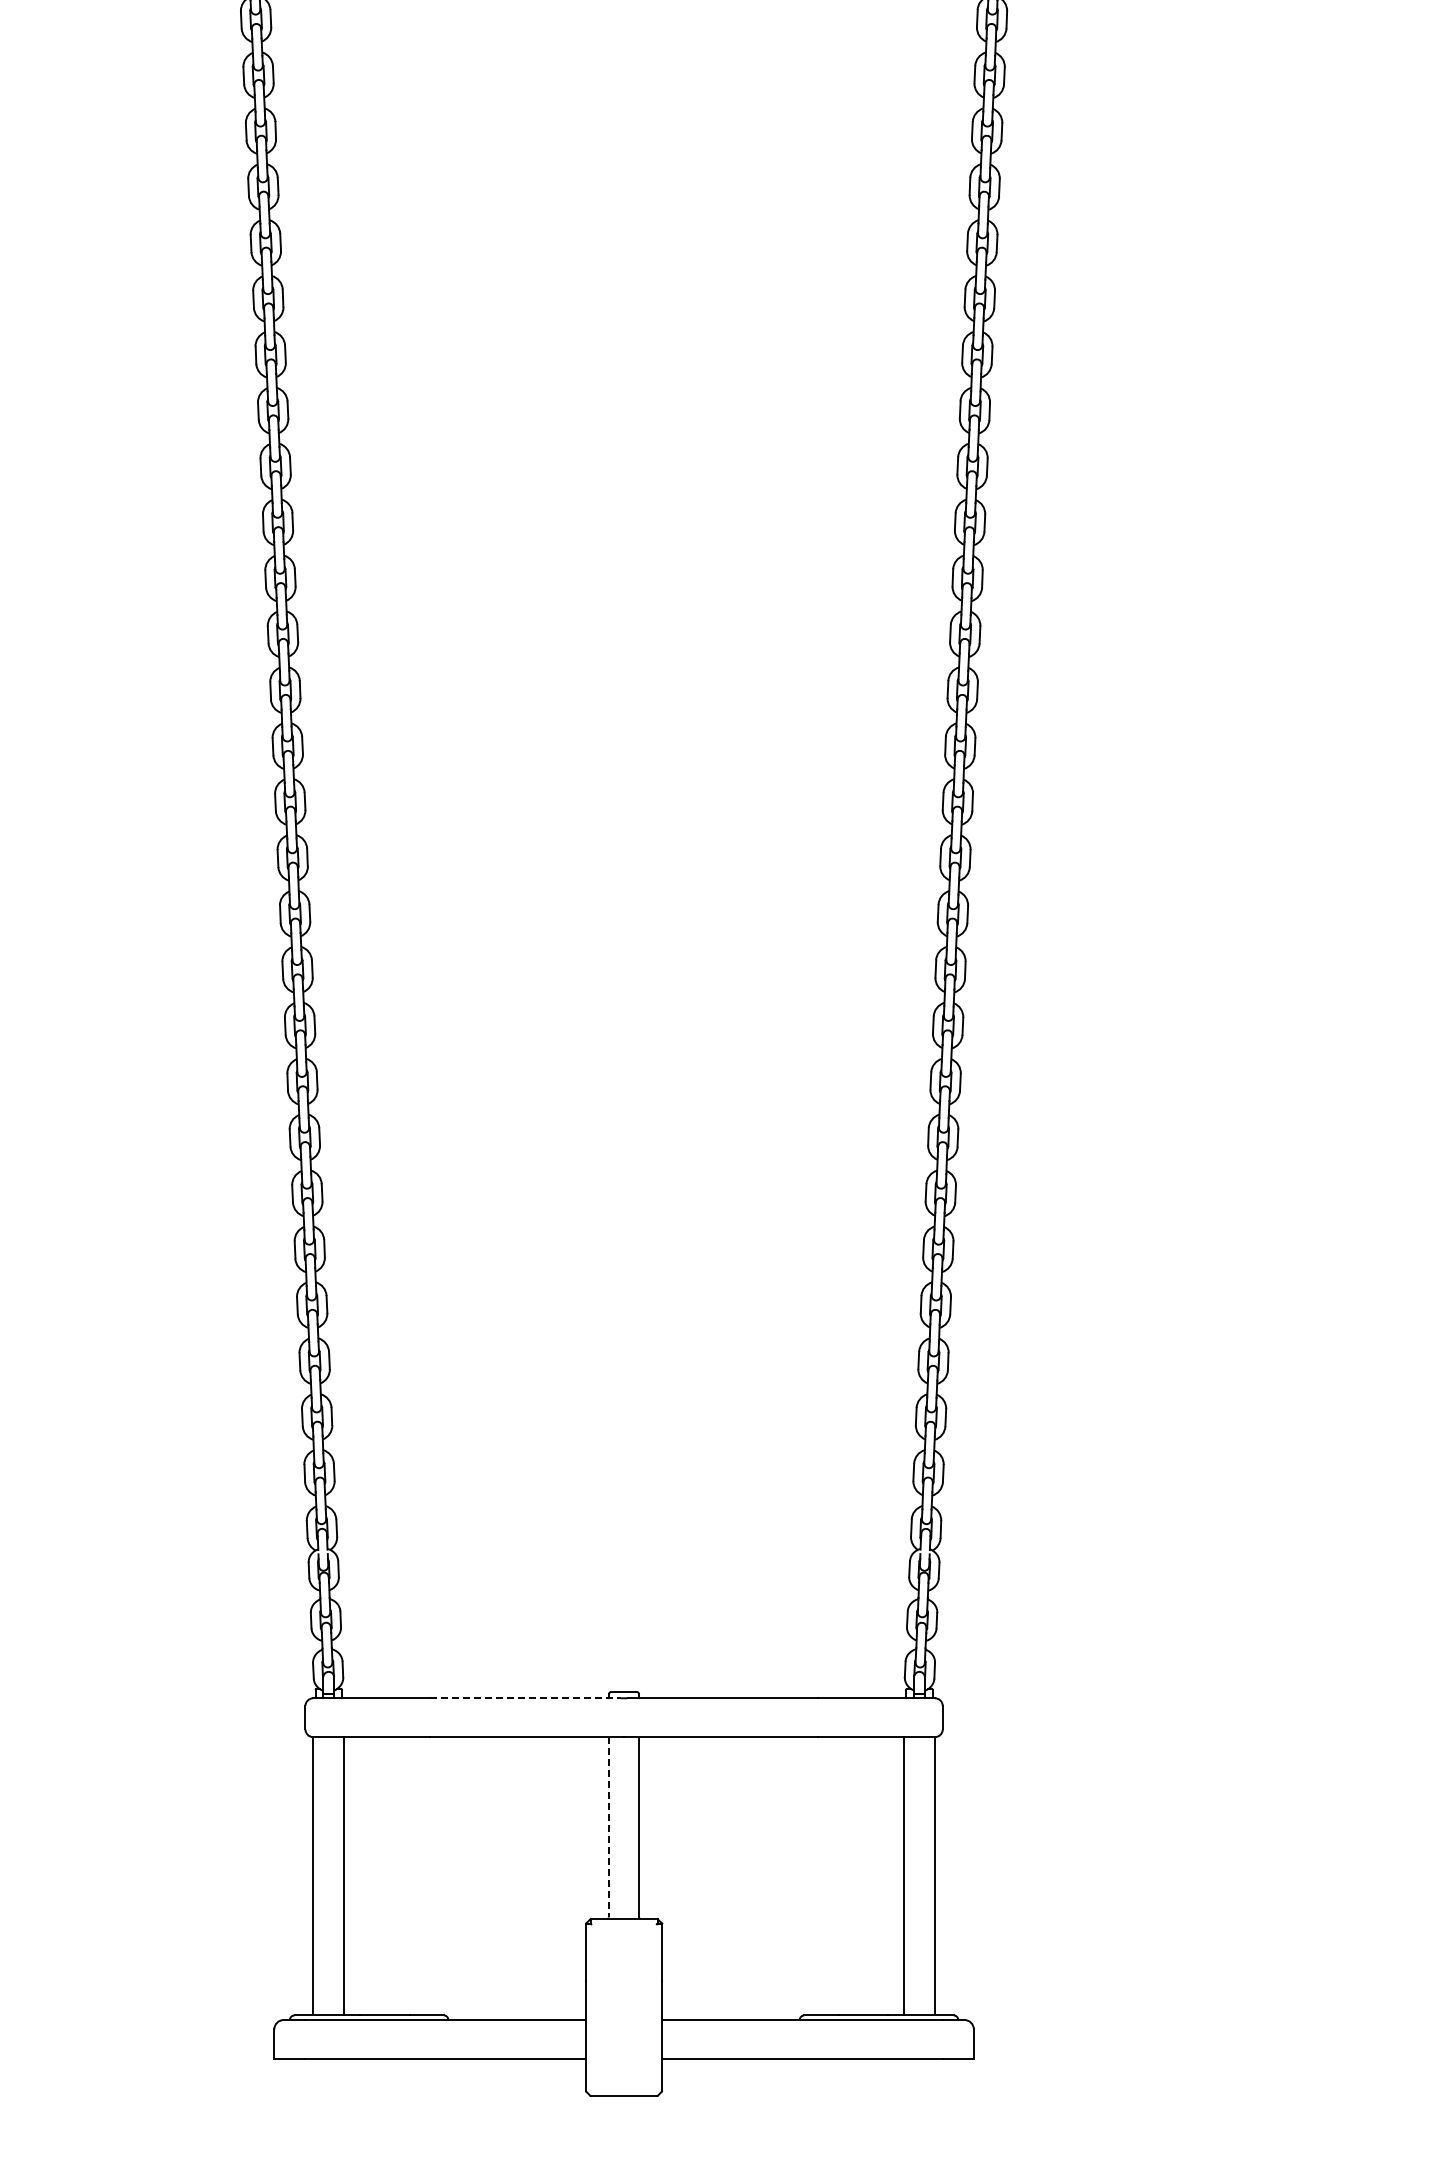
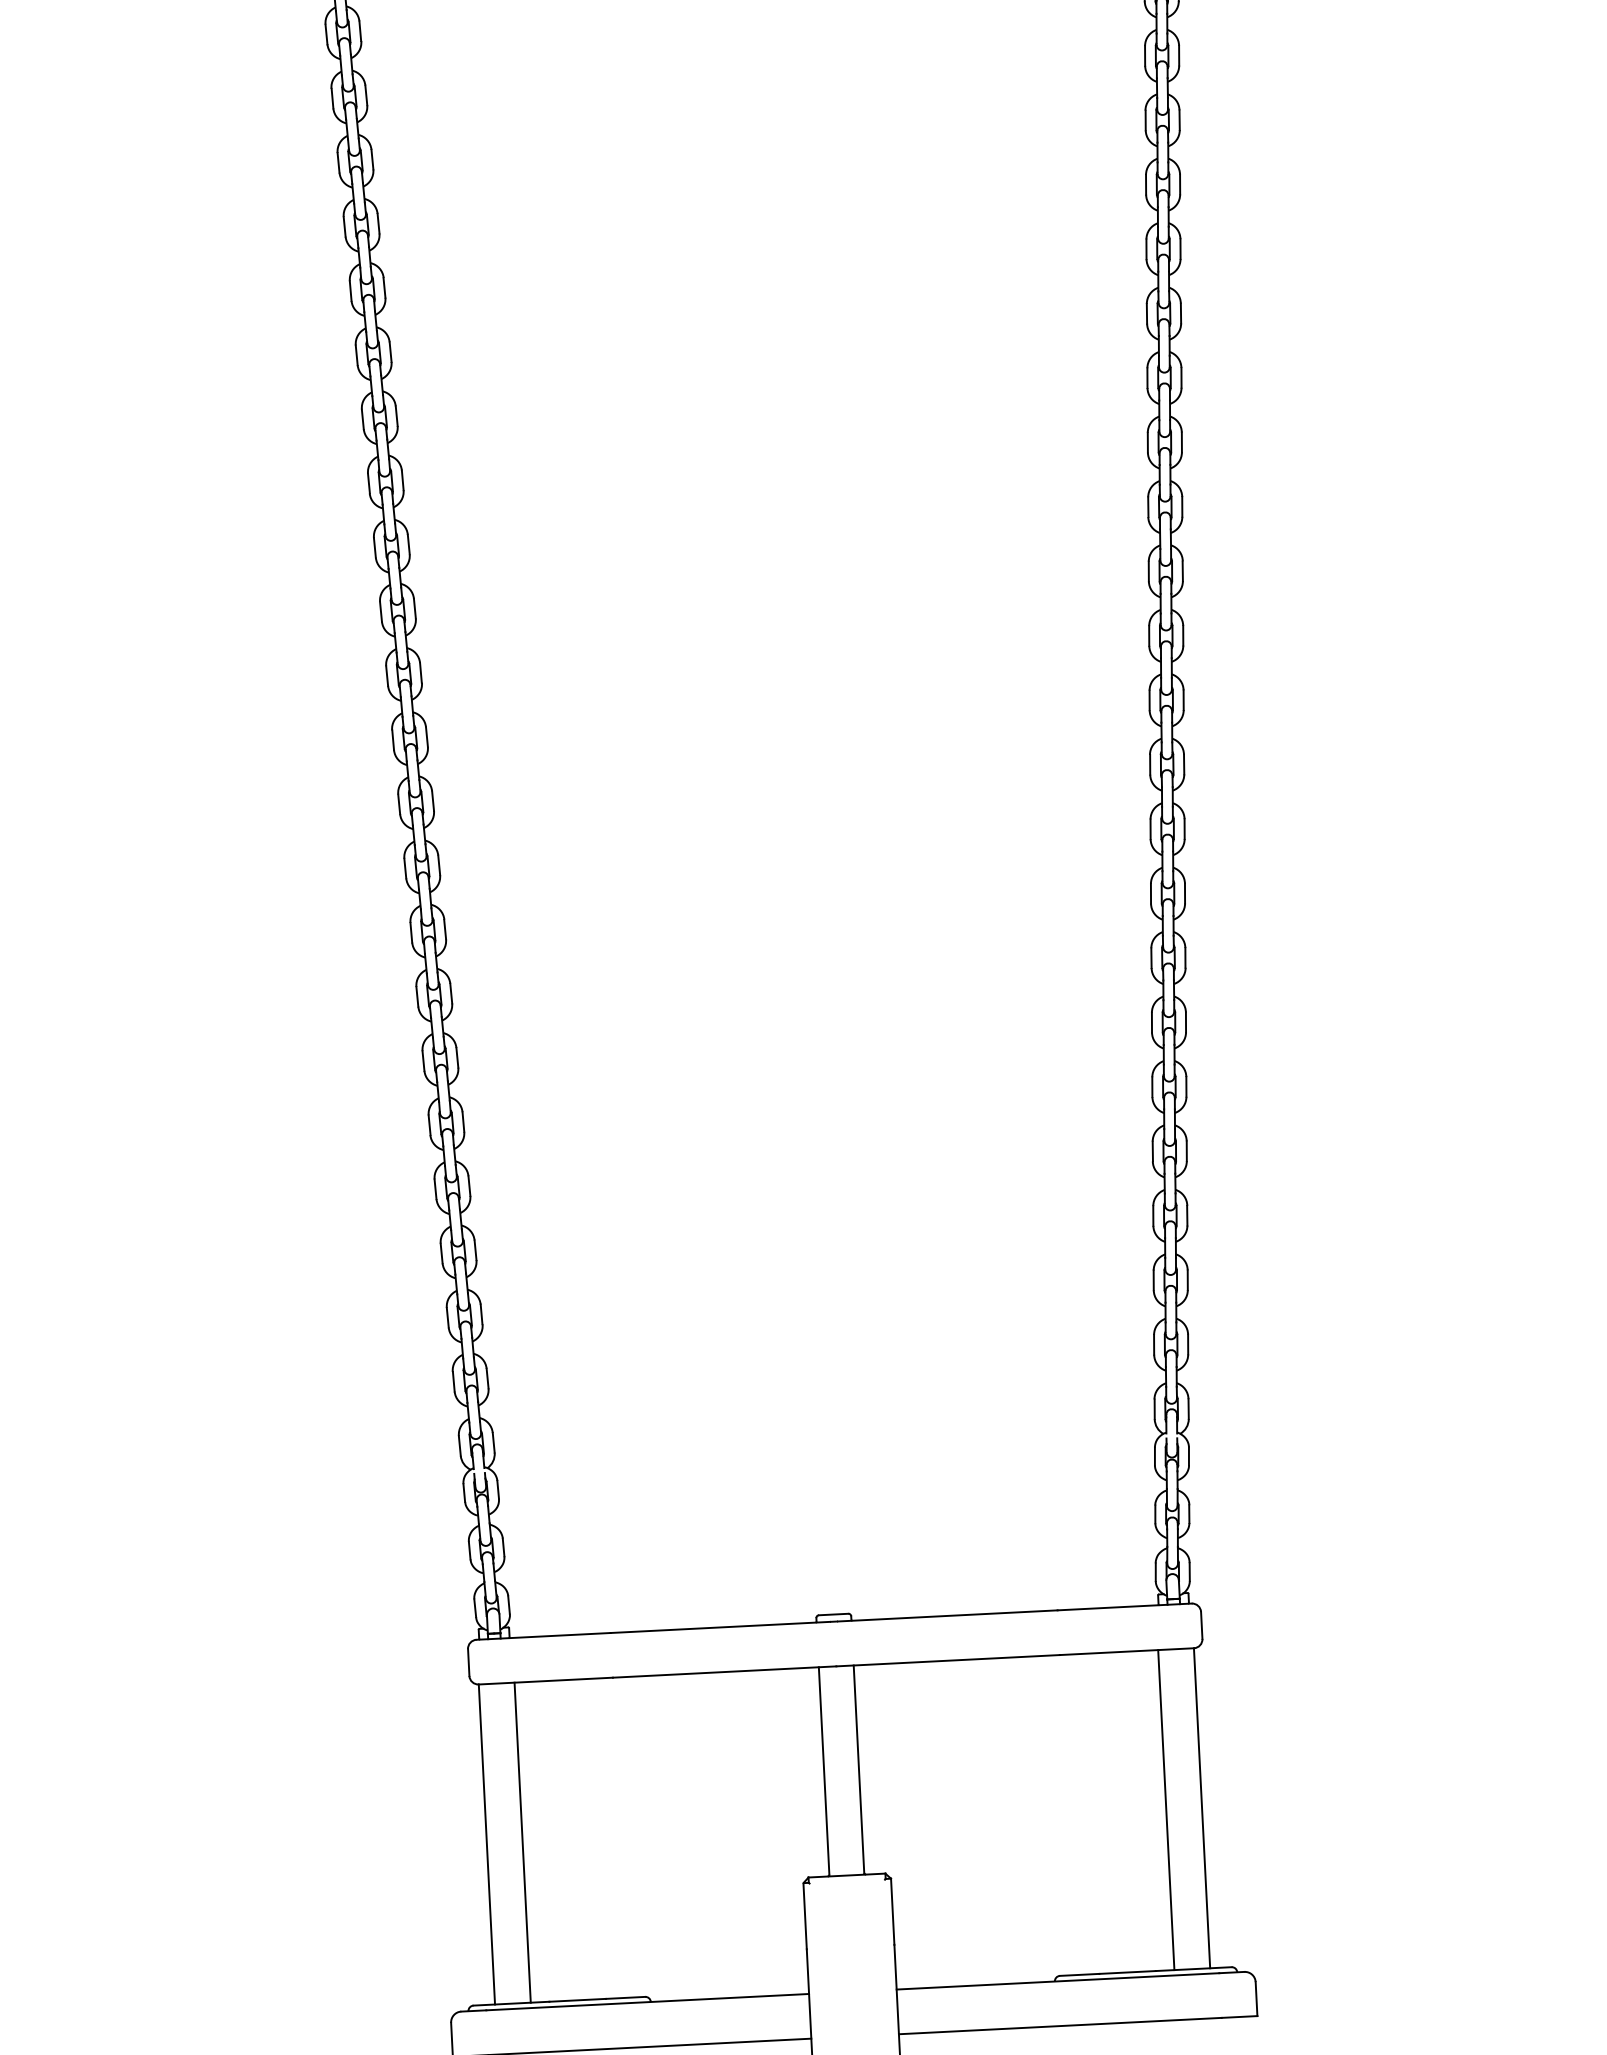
line: (525, 1698) -> (720, 1627), dashed -> solid
line: (608, 1827) -> (823, 1771), dashed -> solid

